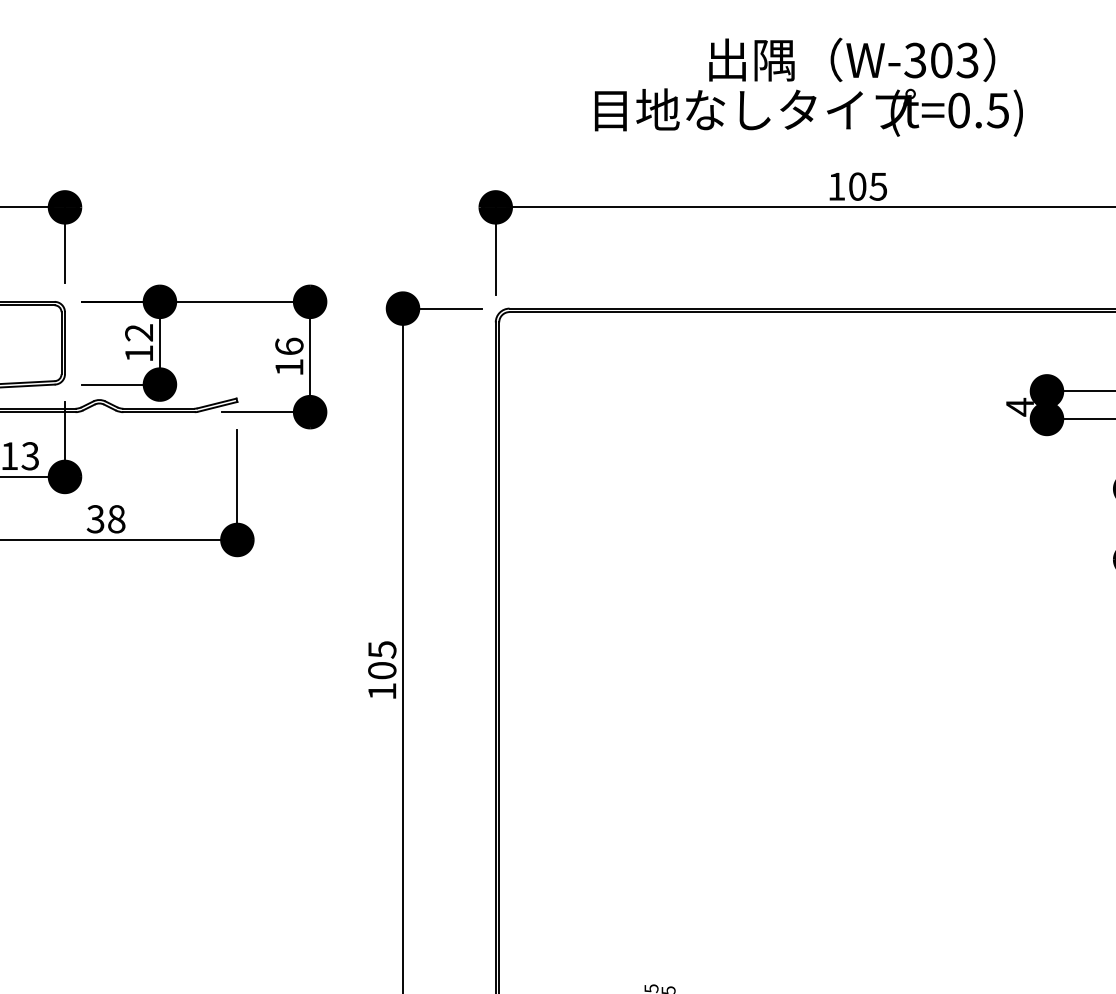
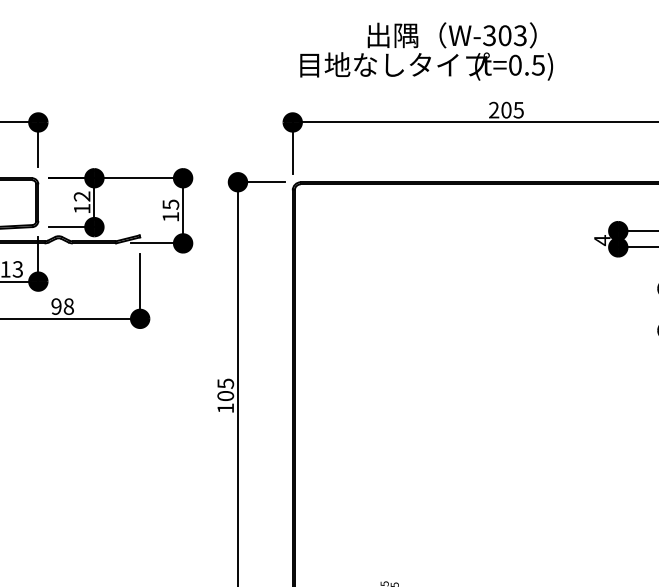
text: (808, 87) -> (426, 51), moved
text: (837, 185) -> (494, 109), 105 -> 205
text: (288, 346) -> (170, 204), 16 -> 15
text: (95, 519) -> (56, 306), 38 -> 98

